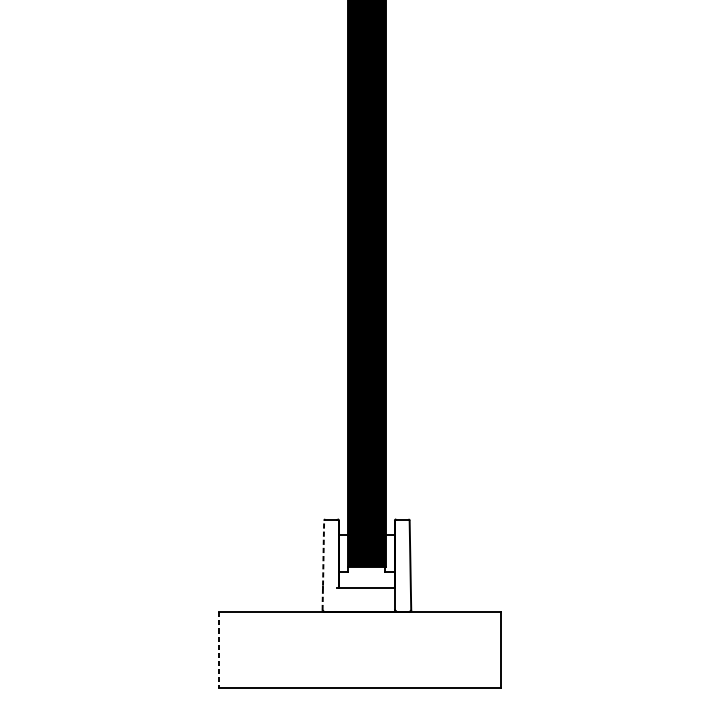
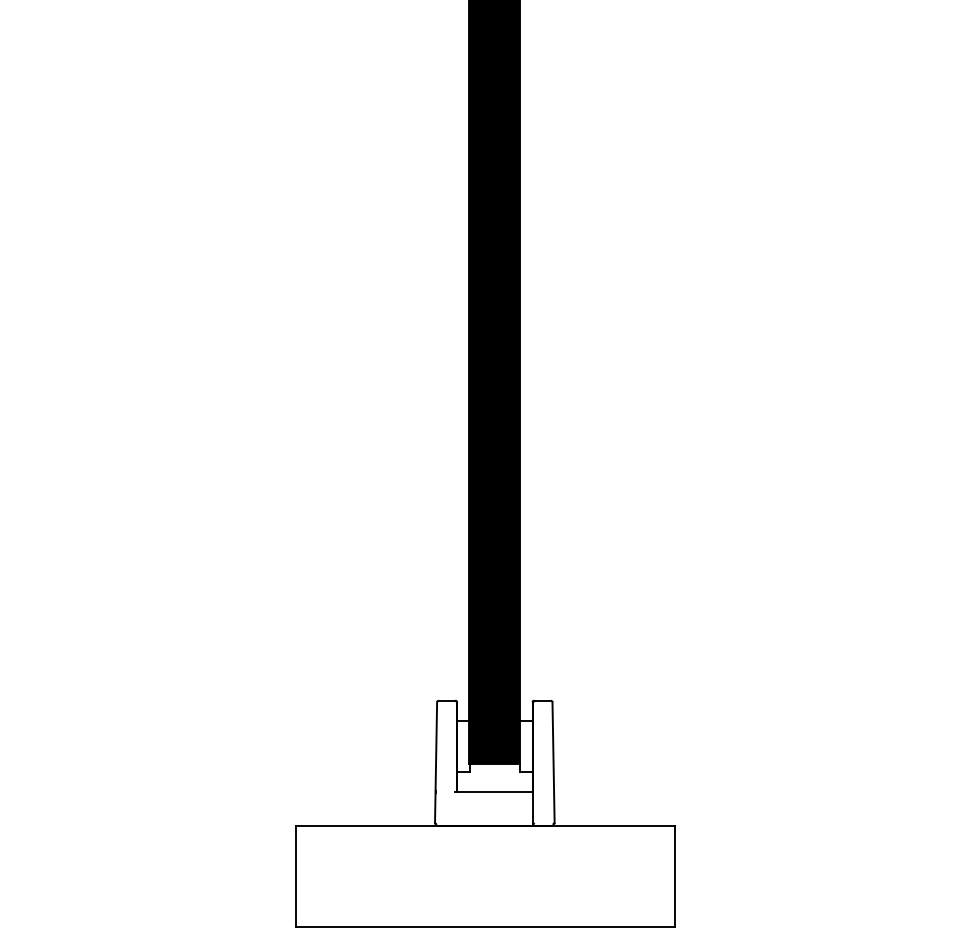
line: (323, 565) -> (436, 762), dashed -> solid
line: (219, 649) -> (295, 876), dashed -> solid

